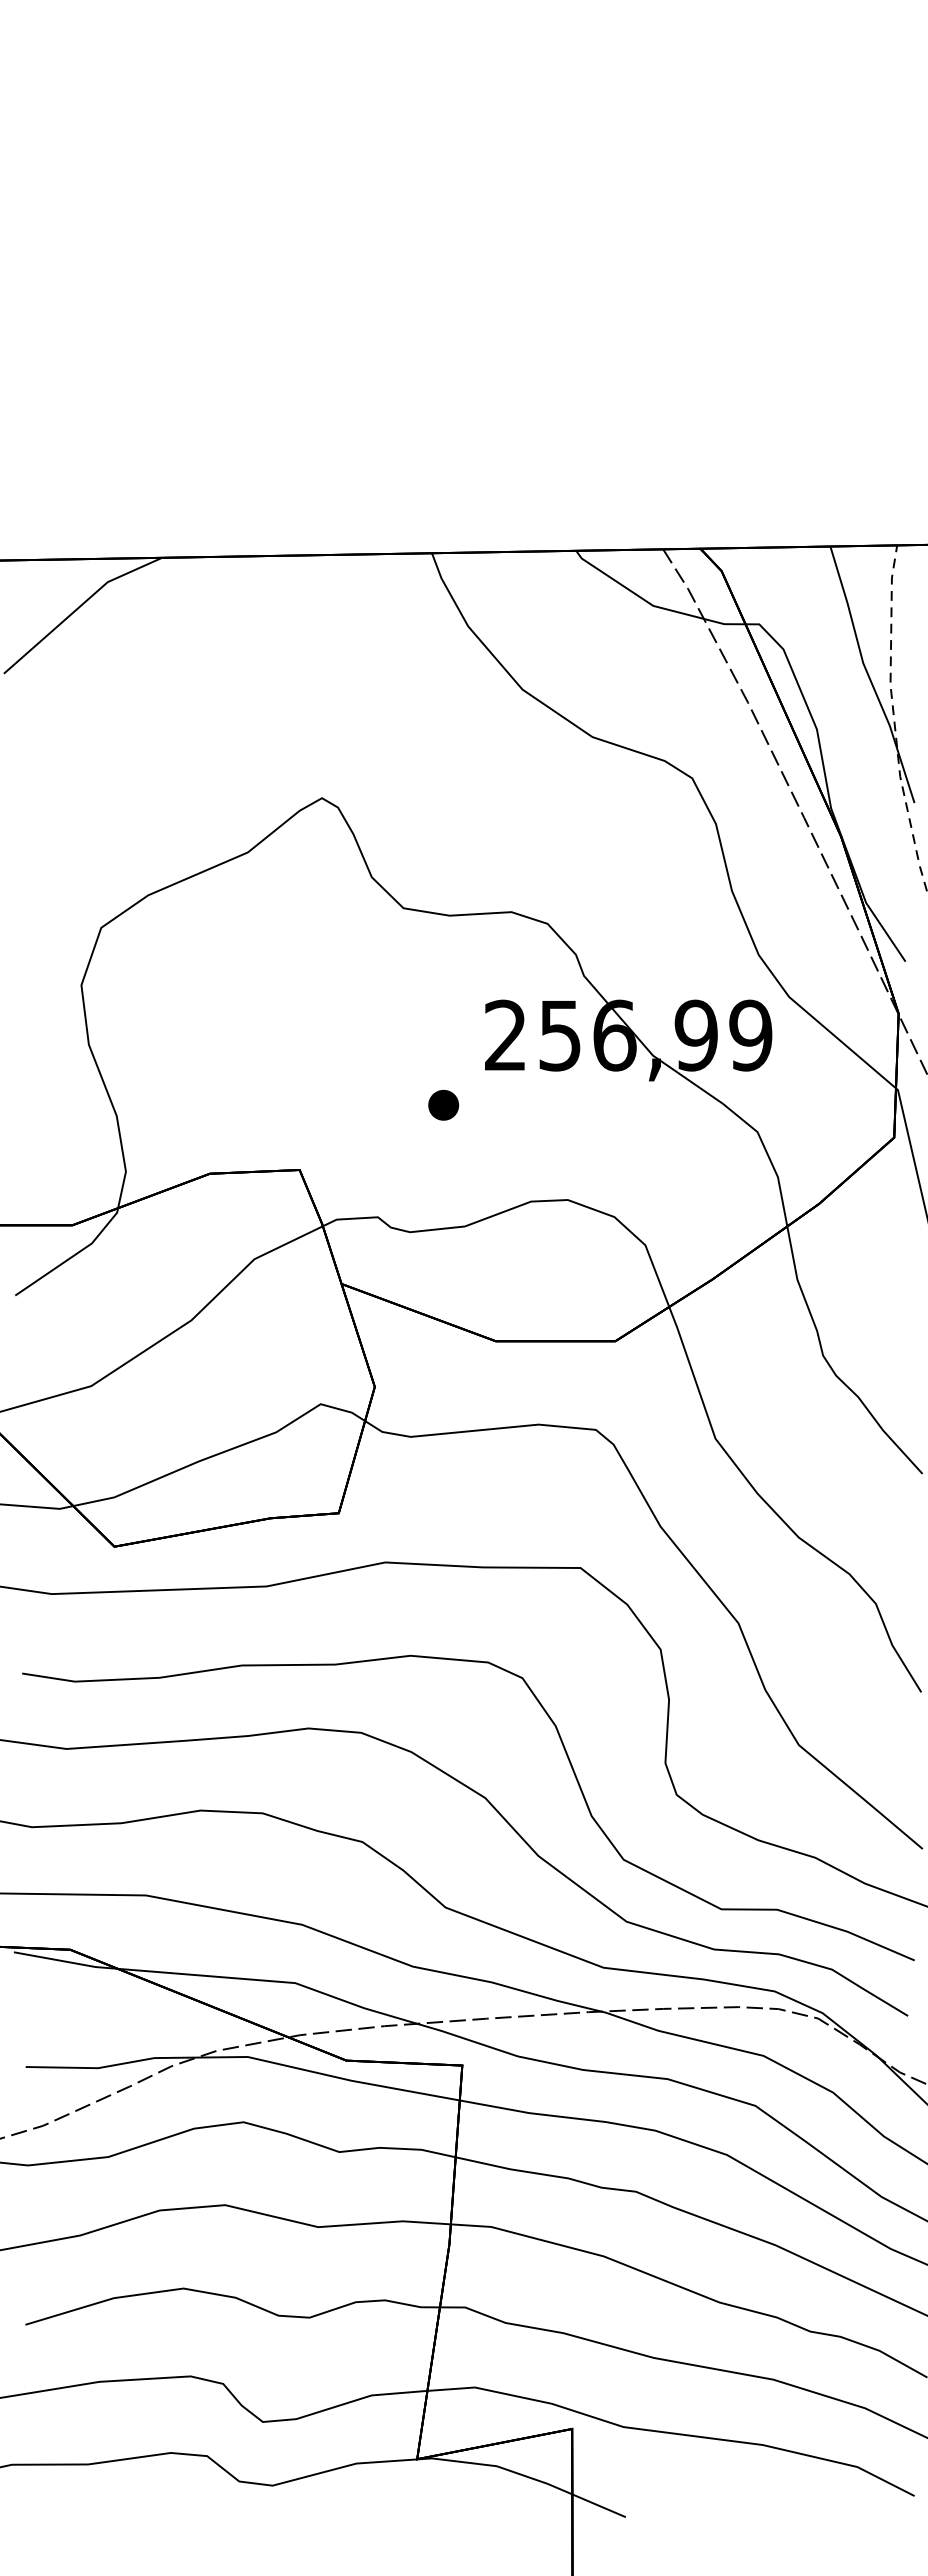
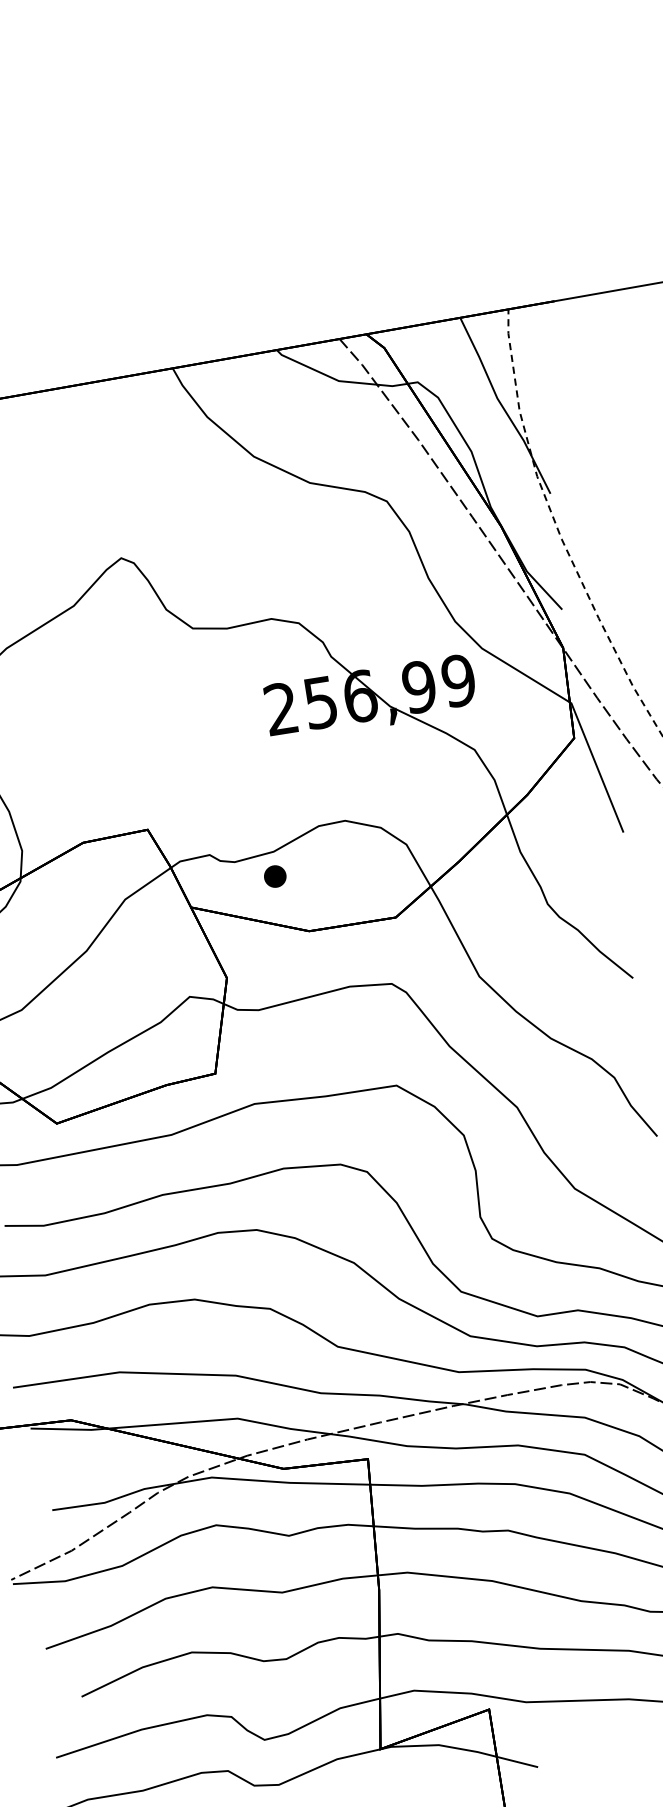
part: (443, 1104) -> (275, 876), moved

